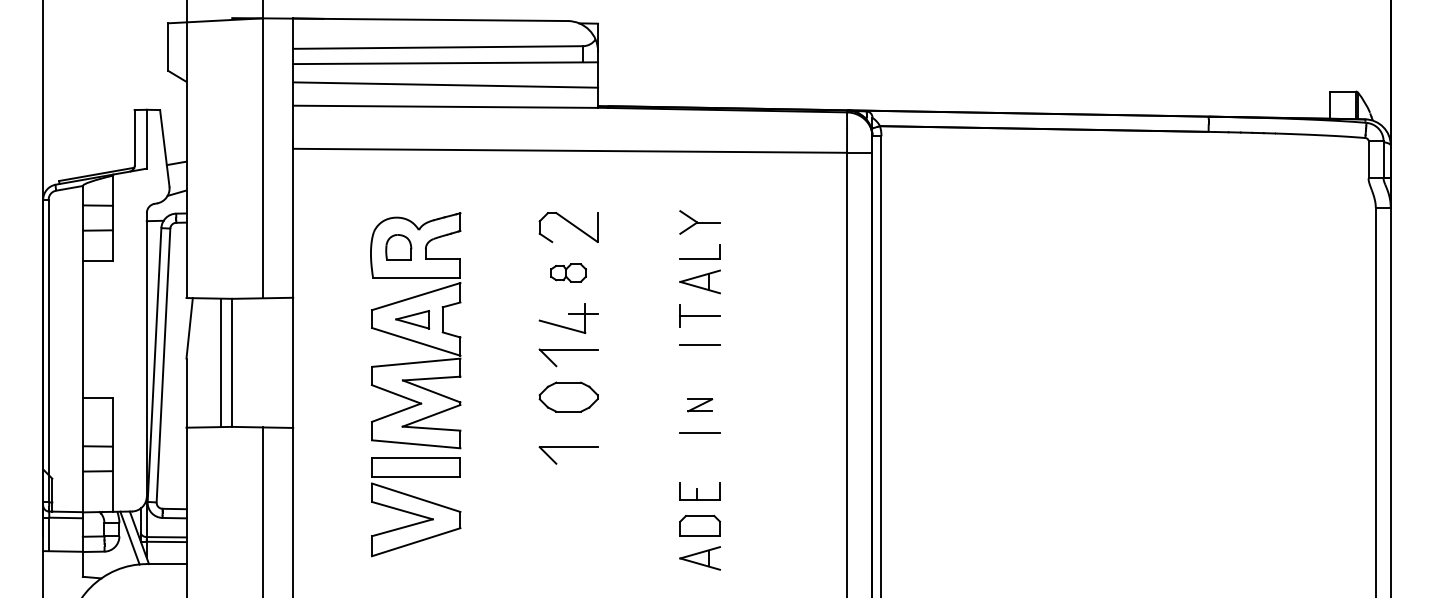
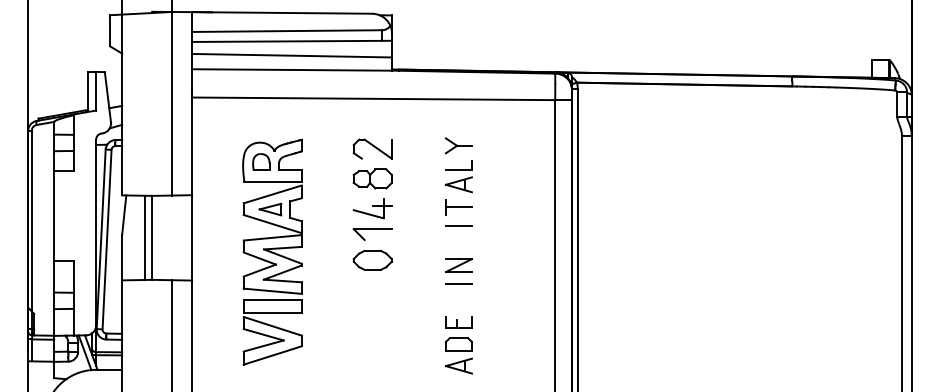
part: (568, 272) -> (372, 178), size x1.67
part: (699, 404) -> (458, 265), size x1.67
part: (568, 455) -> (372, 298), removed

